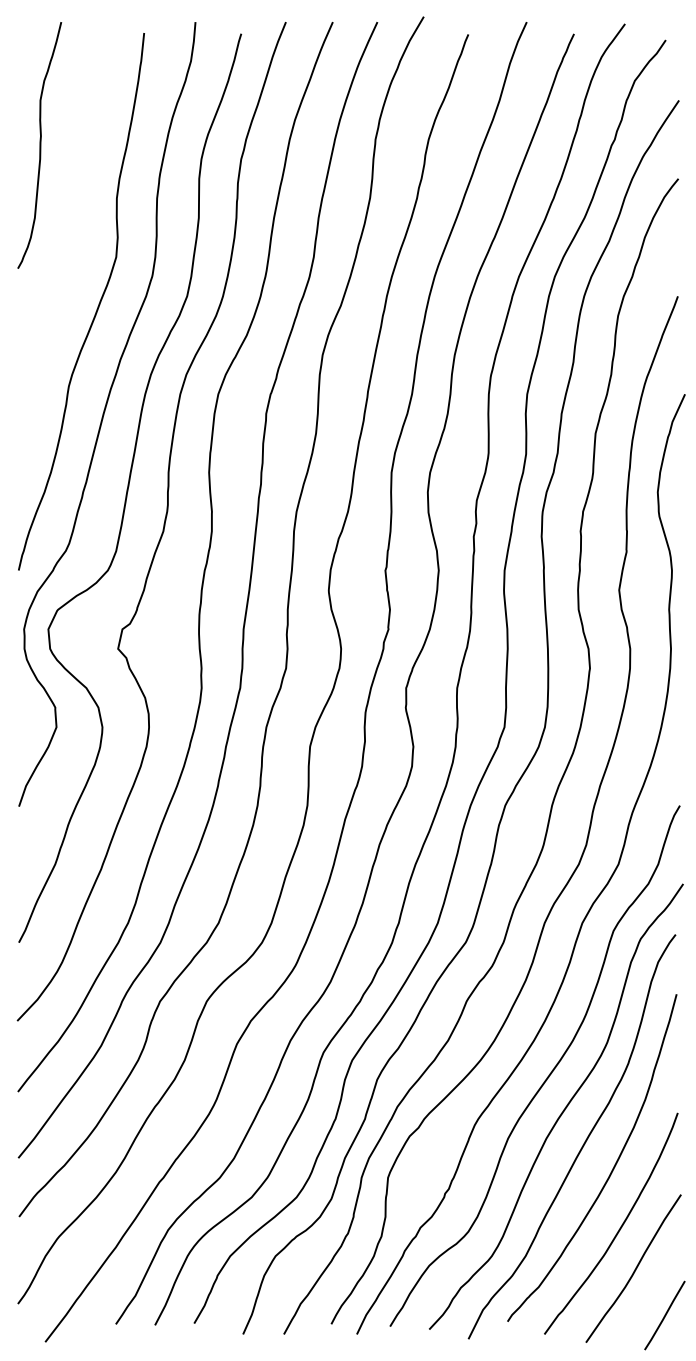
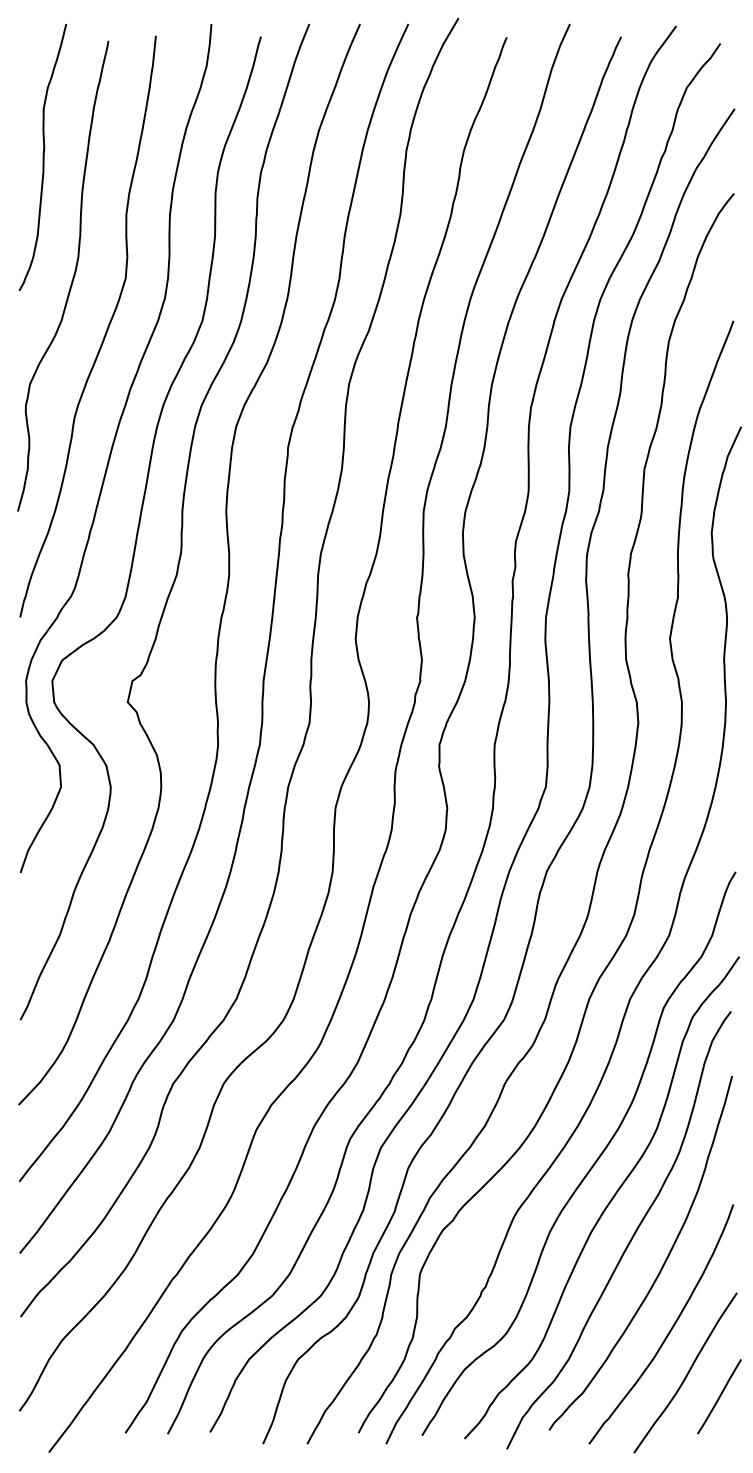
curve: (67, 256) -> (72, 277), added
line: (664, 1315) -> (719, 1396), moved

